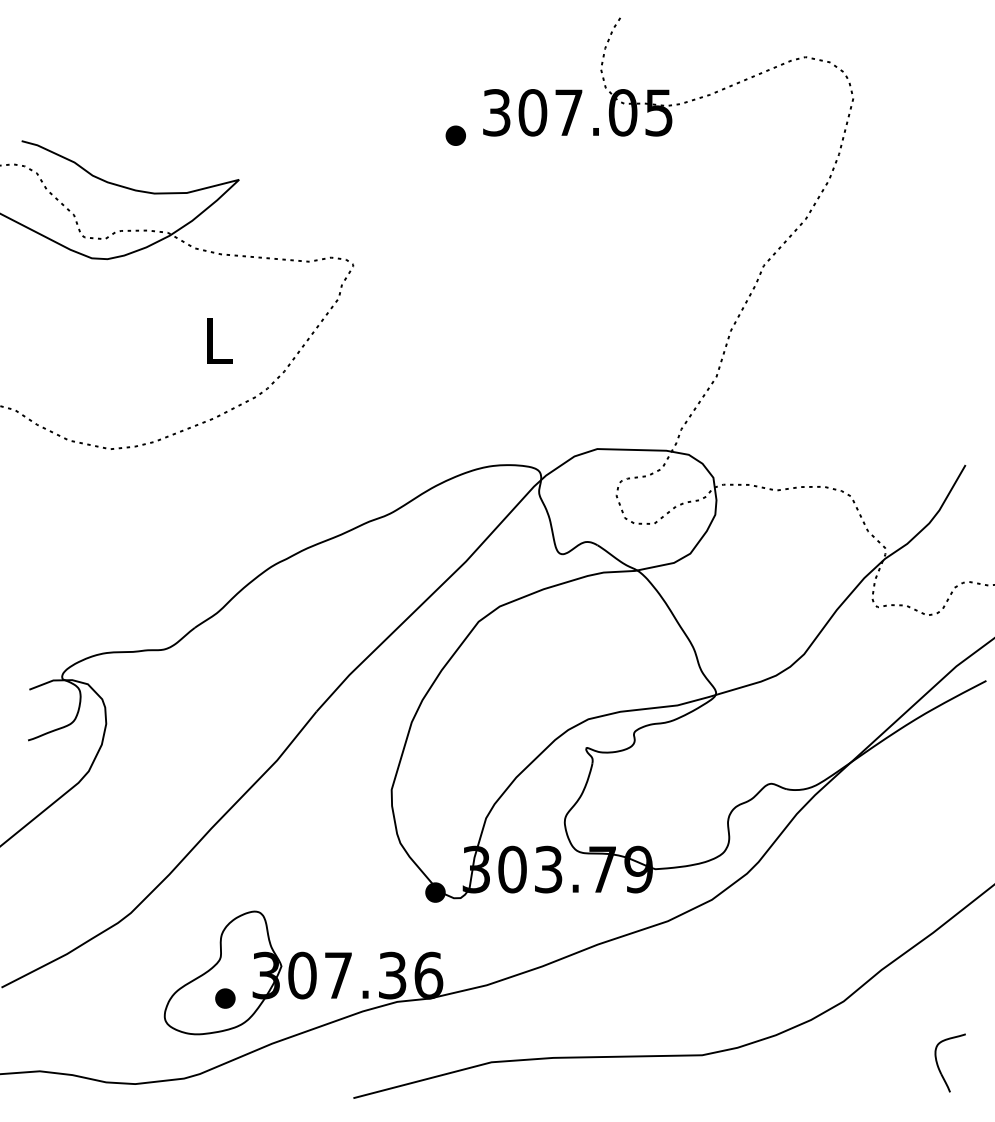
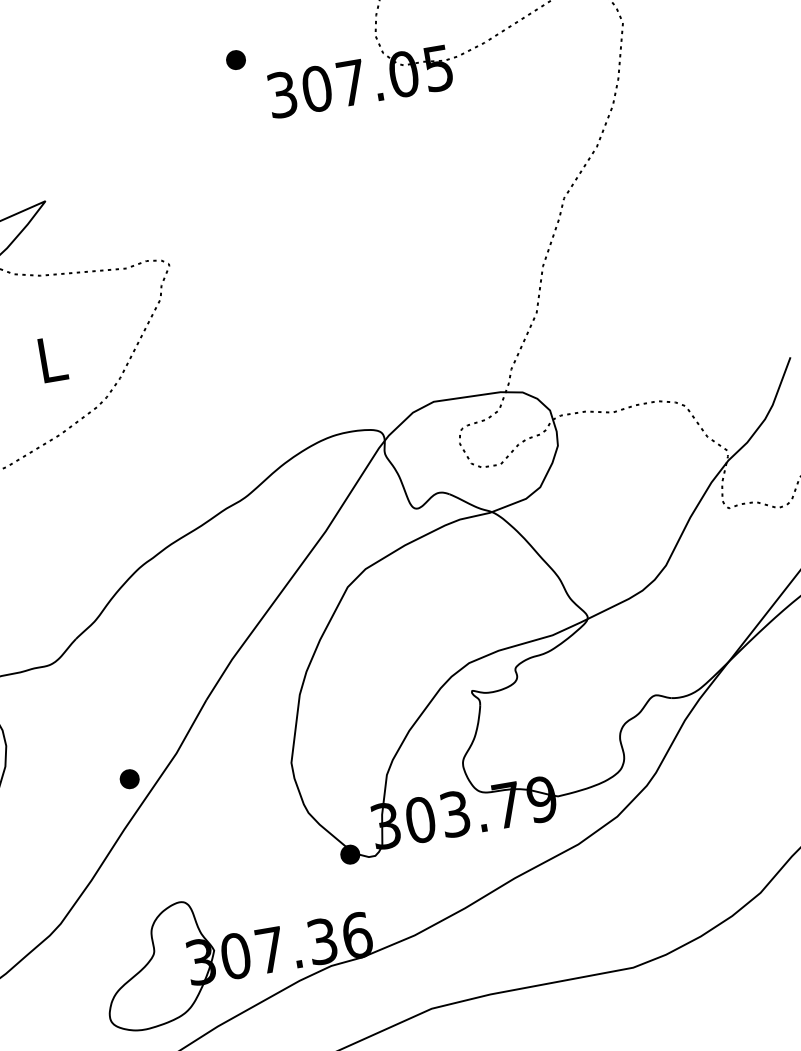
part: (455, 135) -> (235, 59), moved
part: (225, 998) -> (129, 779), moved

